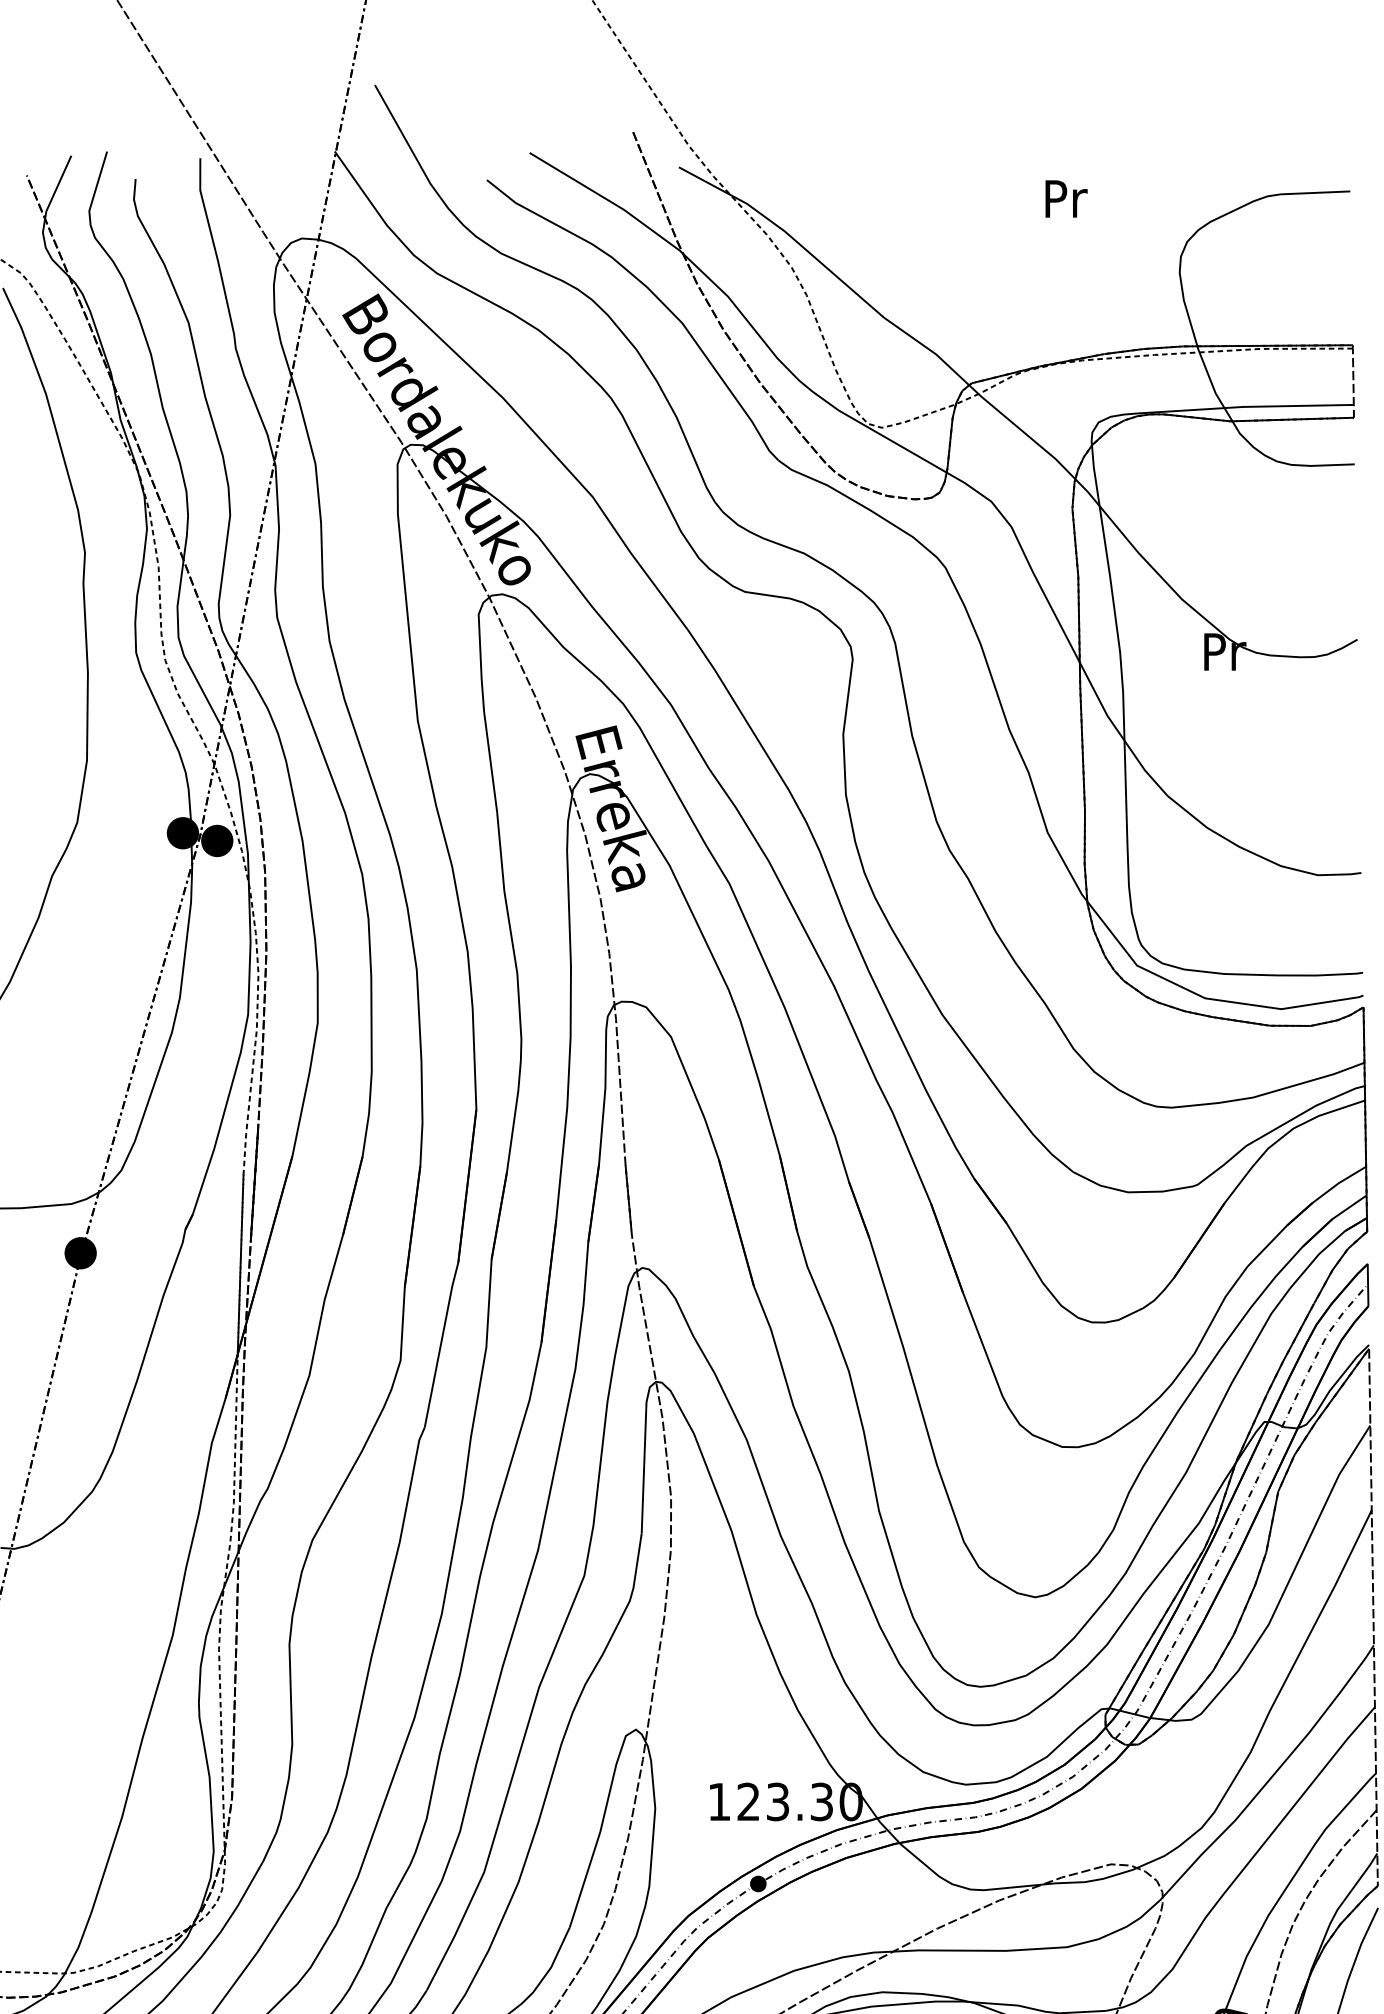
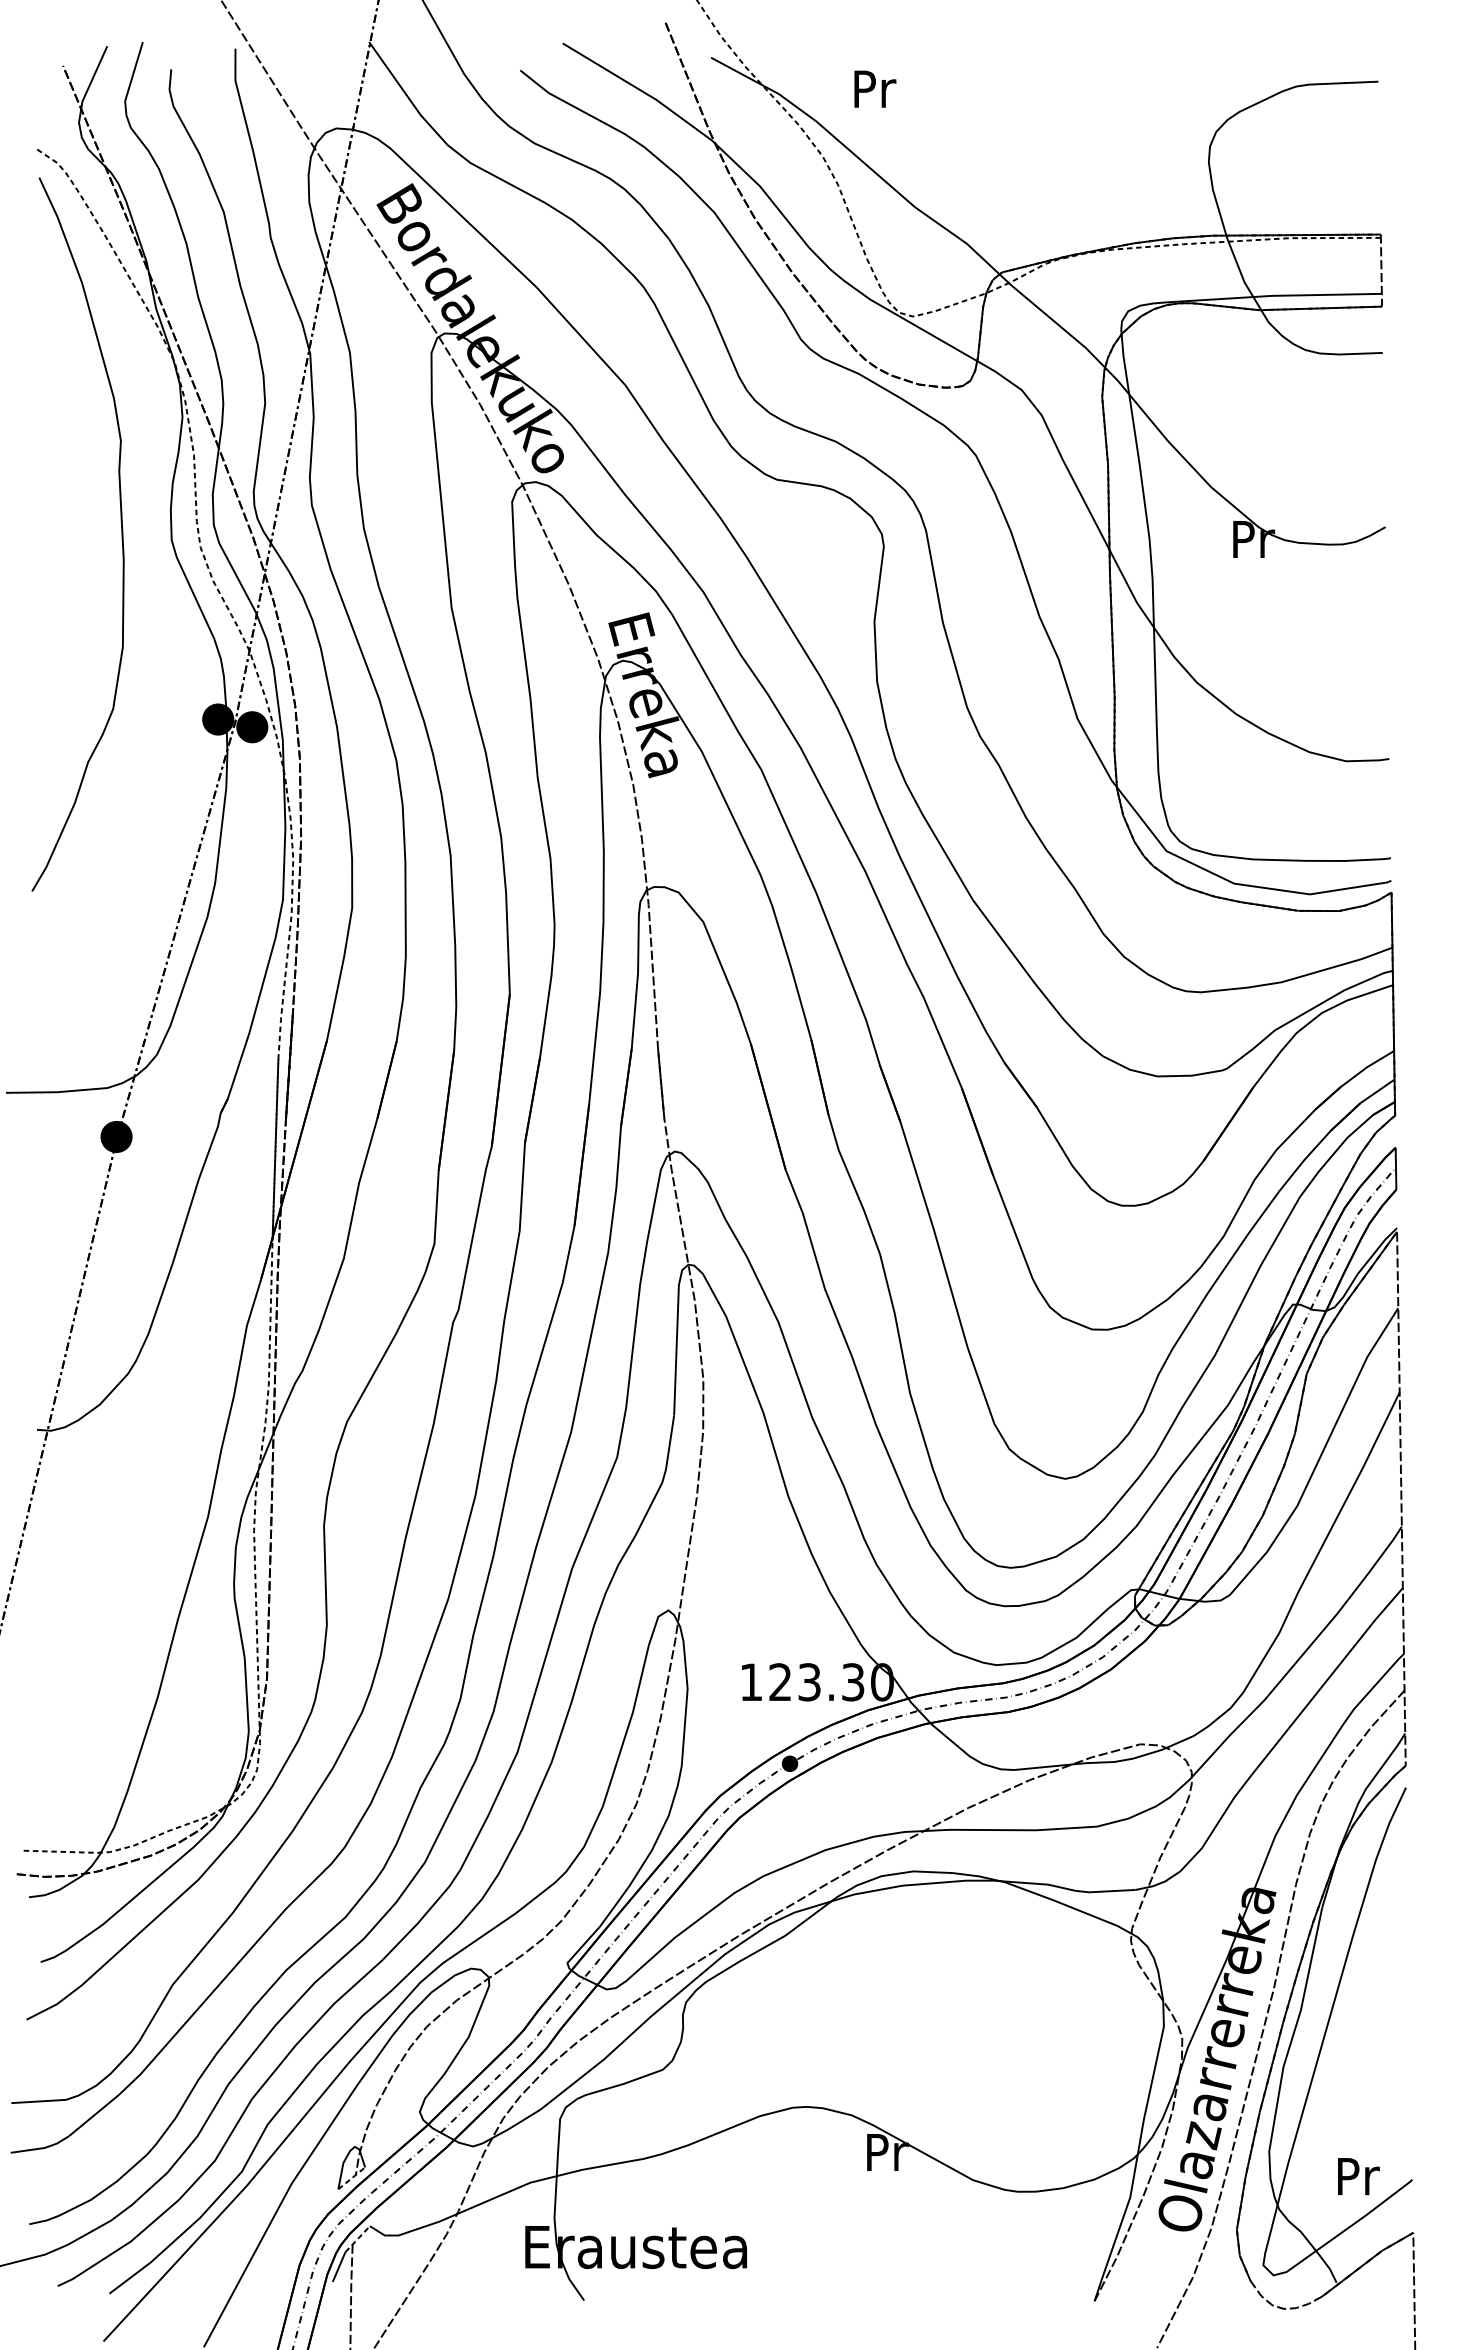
text: (1066, 198) -> (875, 88), moved

